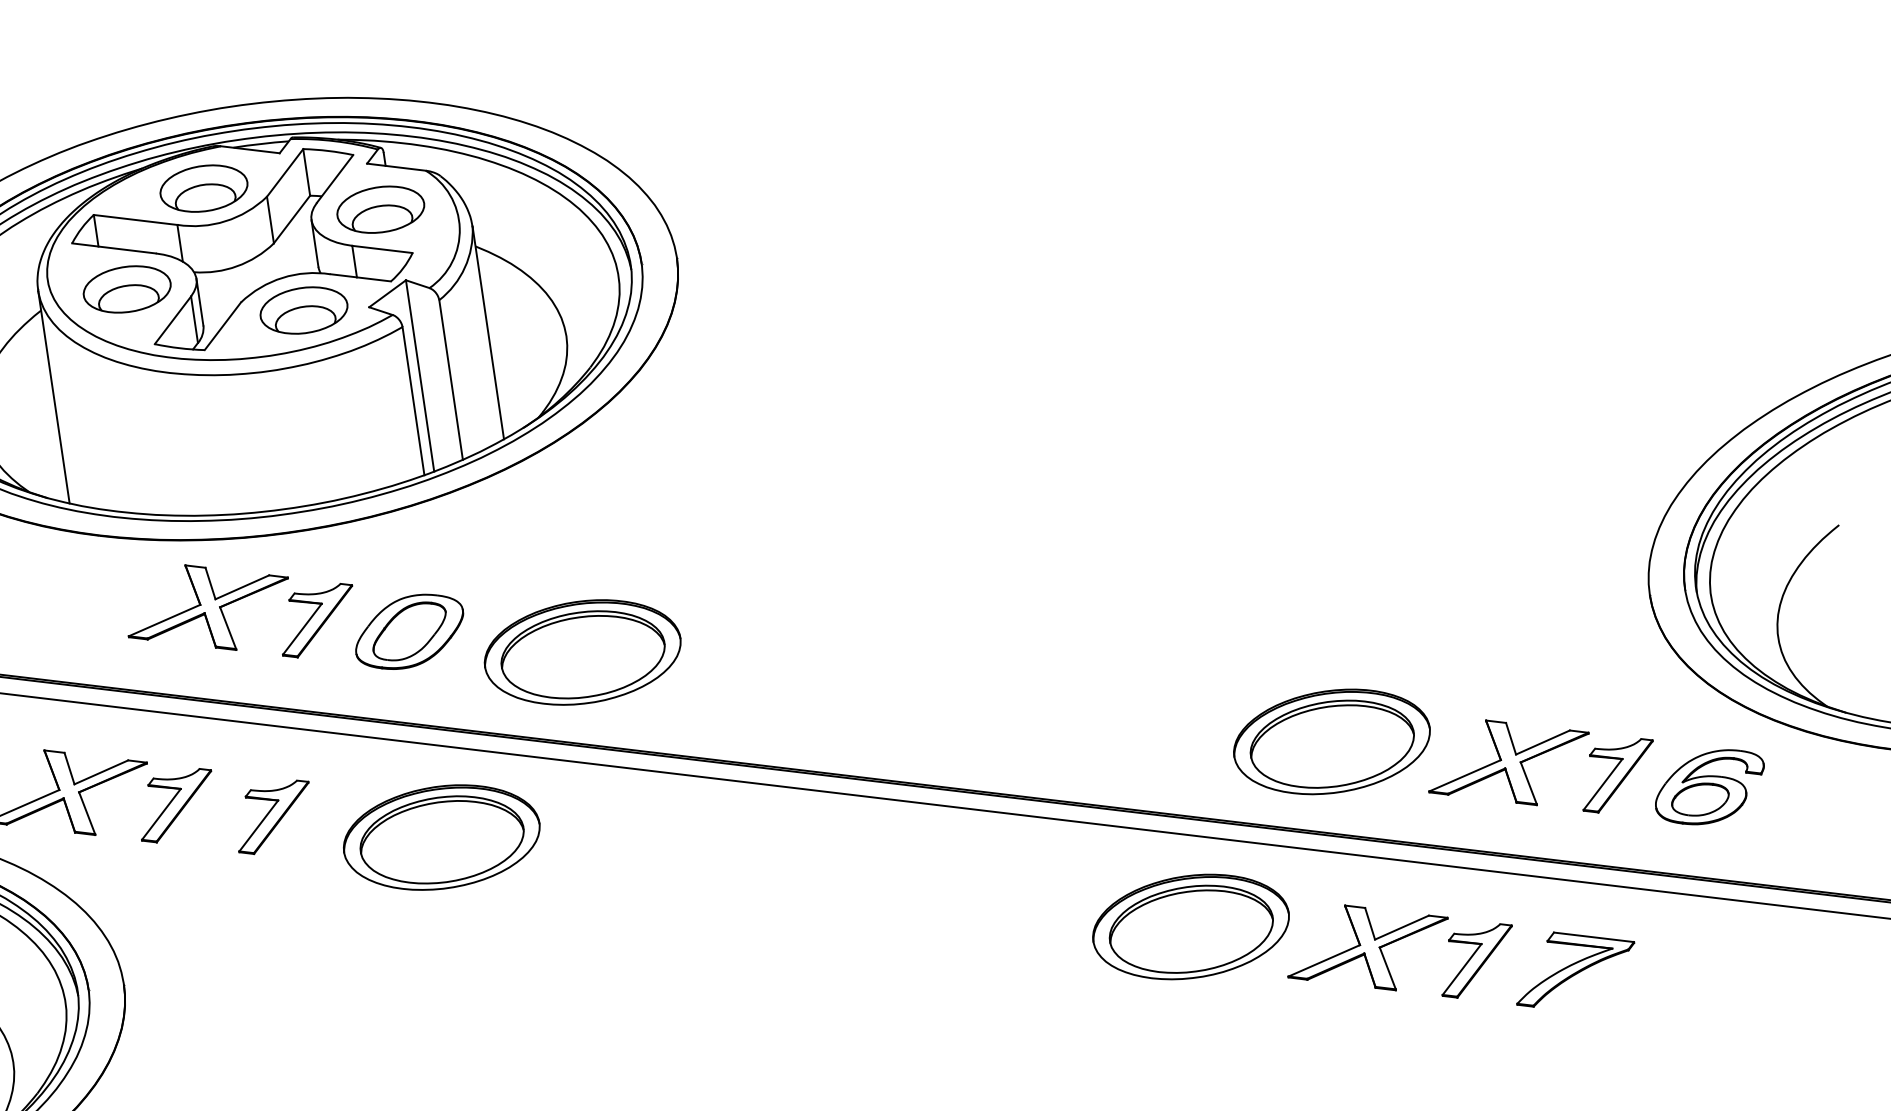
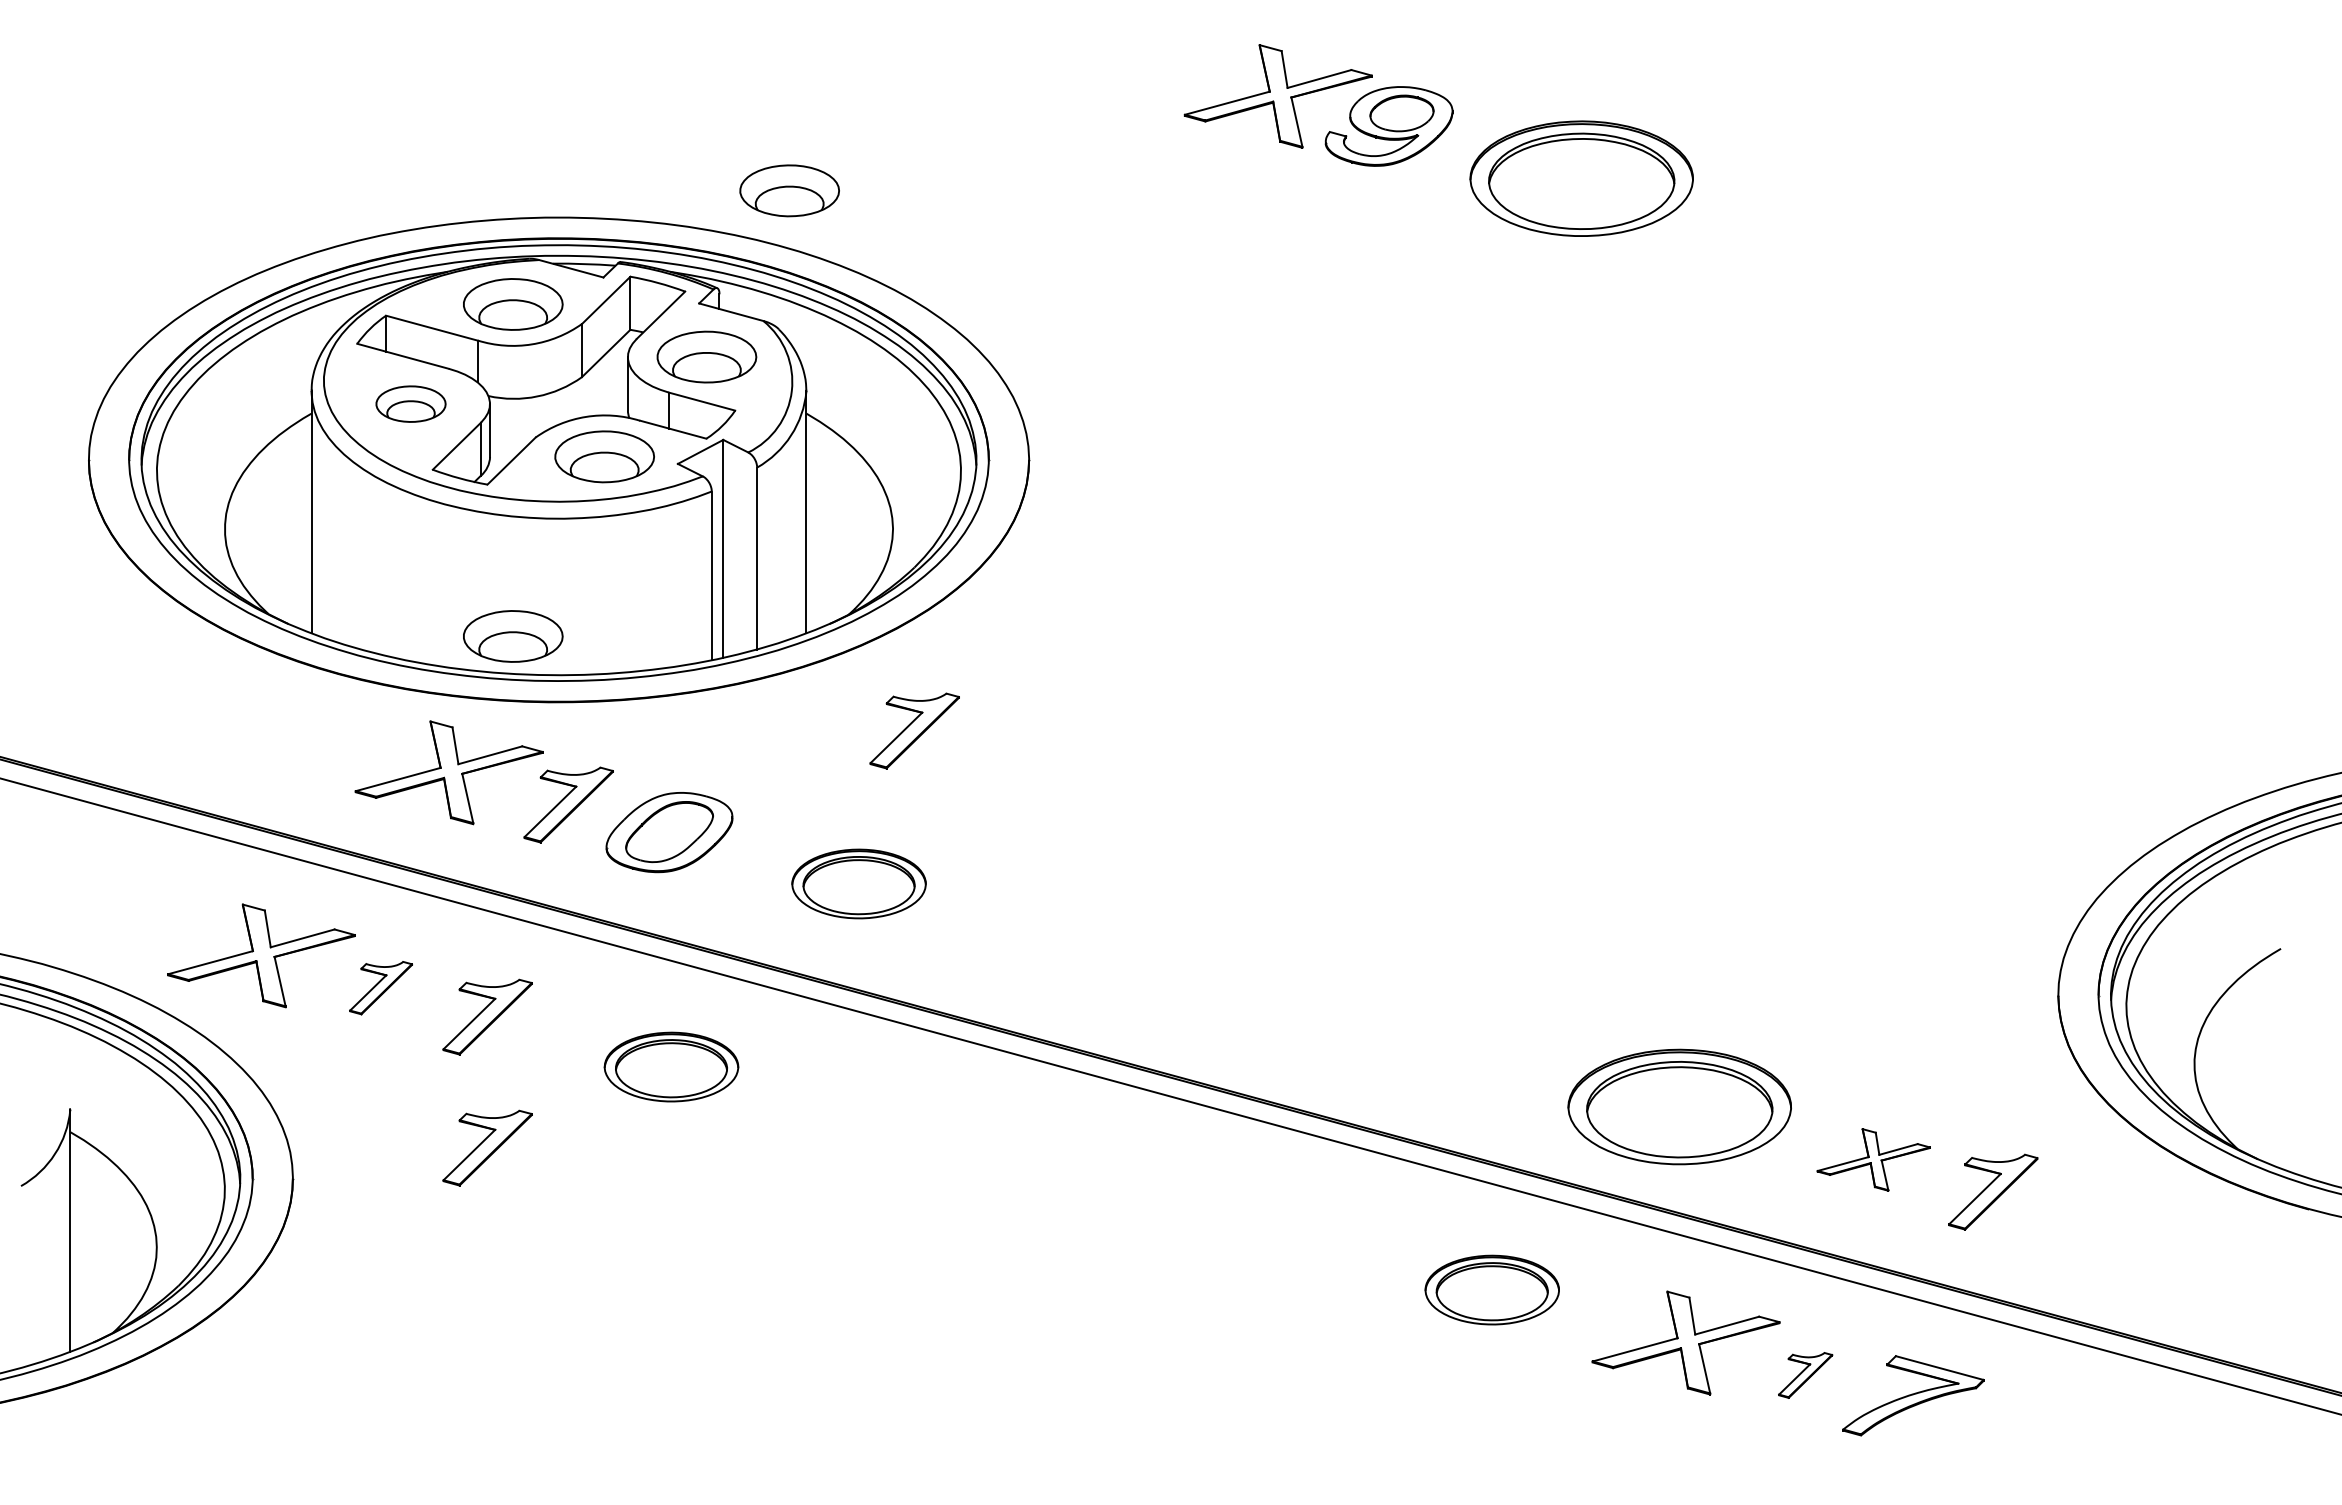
part: (431, 52) -> (789, 190), added
part: (126, 288) -> (410, 403), size x0.7
part: (247, 480) -> (513, 636), added
part: (611, 510) -> (914, 730), added
part: (582, 652) -> (858, 883), size x0.6
part: (1508, 762) -> (1873, 1159), size x0.6
part: (1709, 787) -> (2093, 1219), removed
part: (176, 805) -> (380, 987), size x0.7
part: (441, 837) -> (671, 1066), size x0.6
part: (1191, 926) -> (1492, 1289), size x0.6
part: (290, 931) -> (487, 1147), added
part: (1477, 961) -> (1805, 1375), size x0.6

